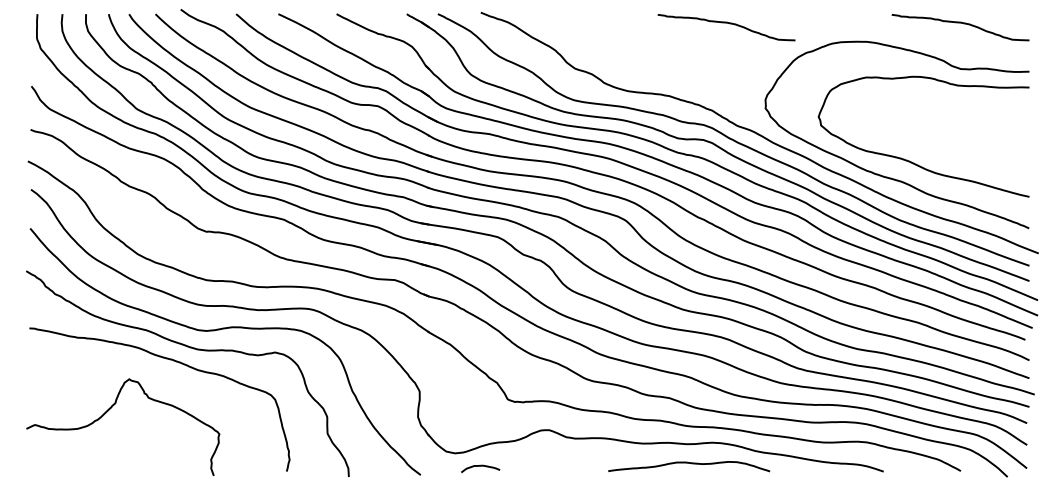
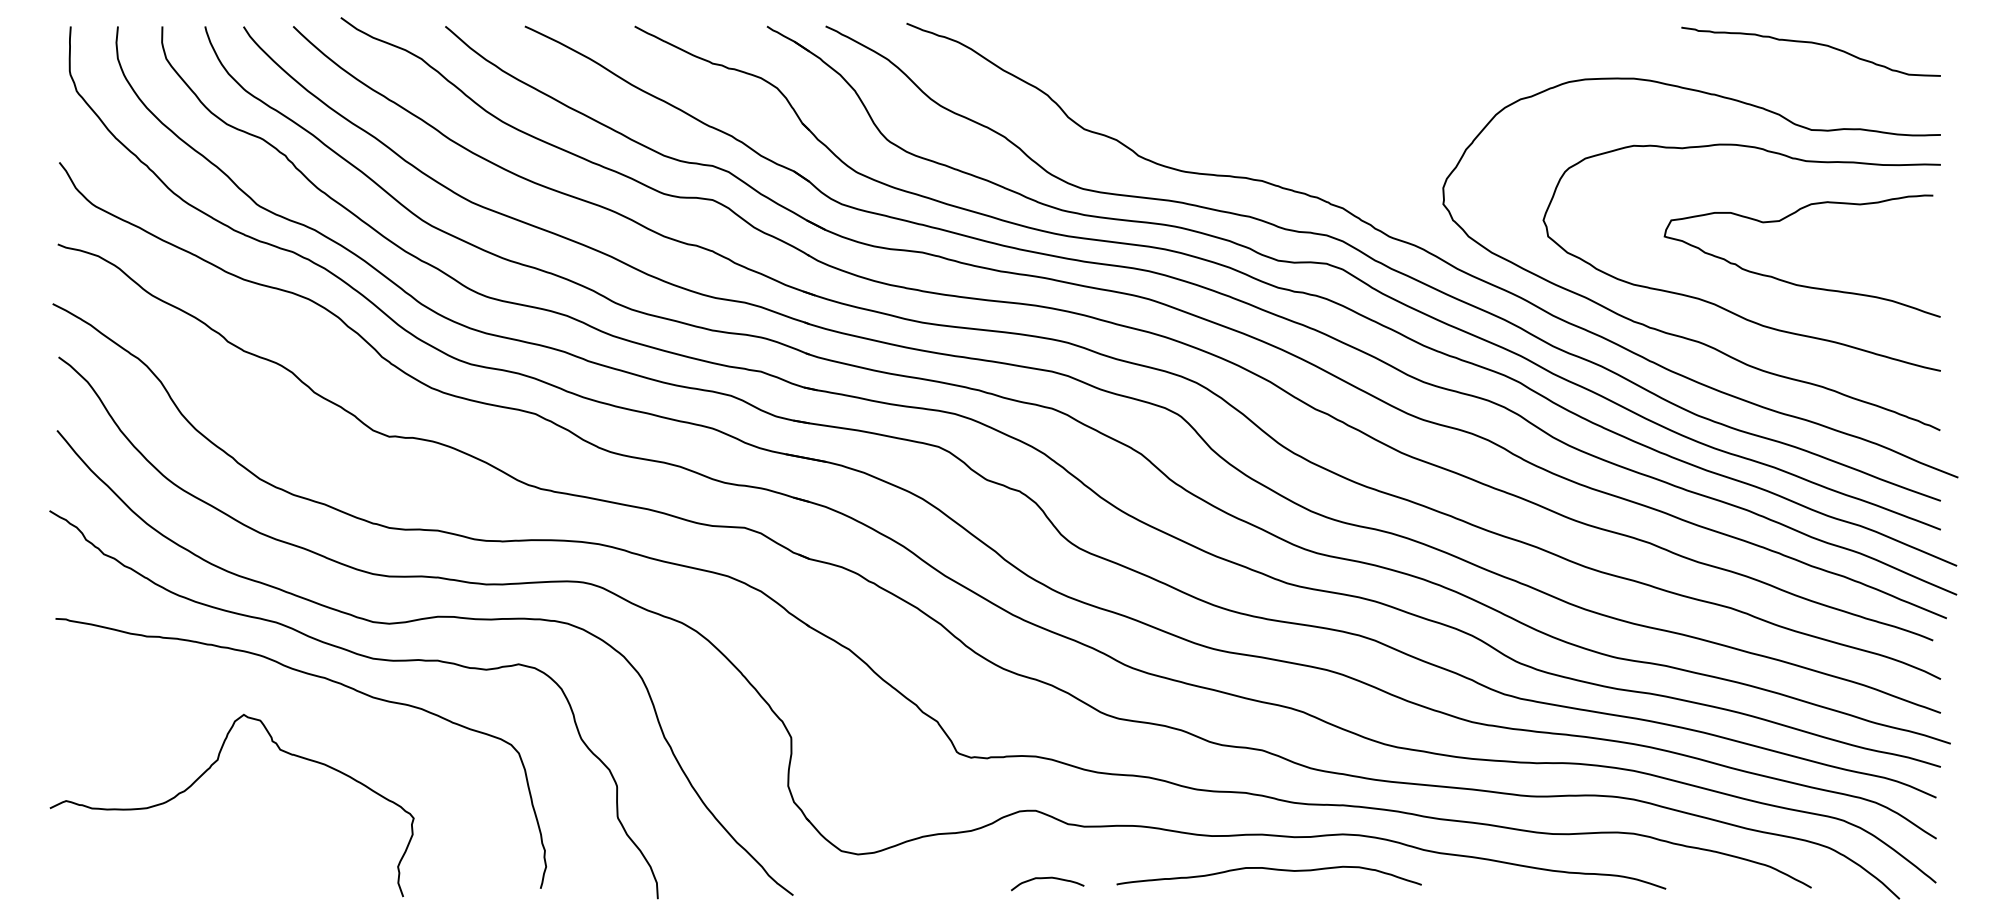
curve: (726, 23) -> (1369, 44), removed
curve: (951, 149) -> (1793, 281), added
curve: (691, 464) -> (1273, 871), moved
curve: (480, 466) -> (1047, 879), moved

